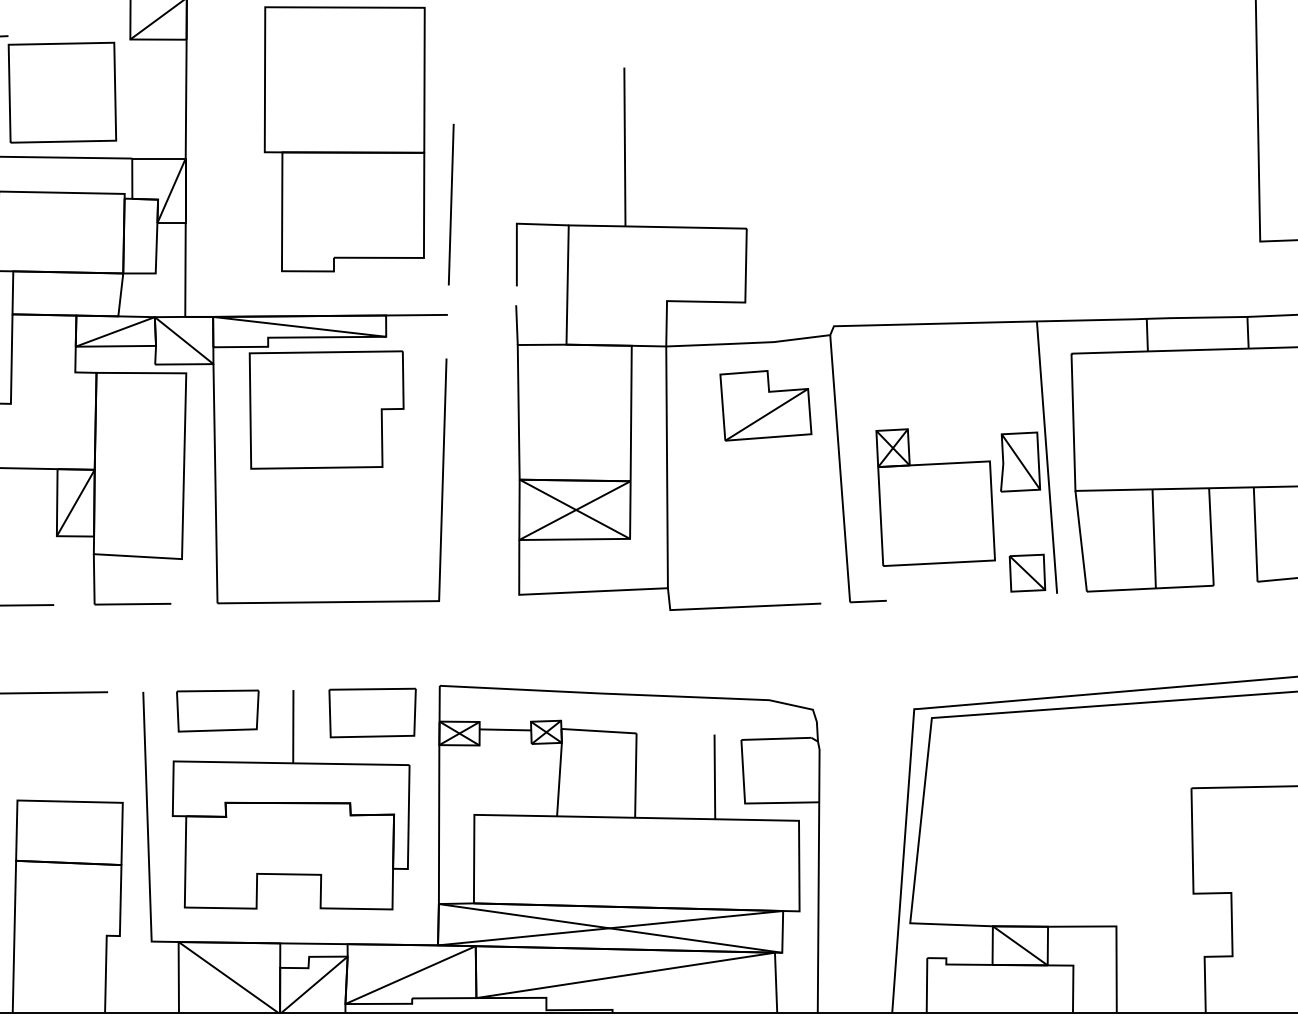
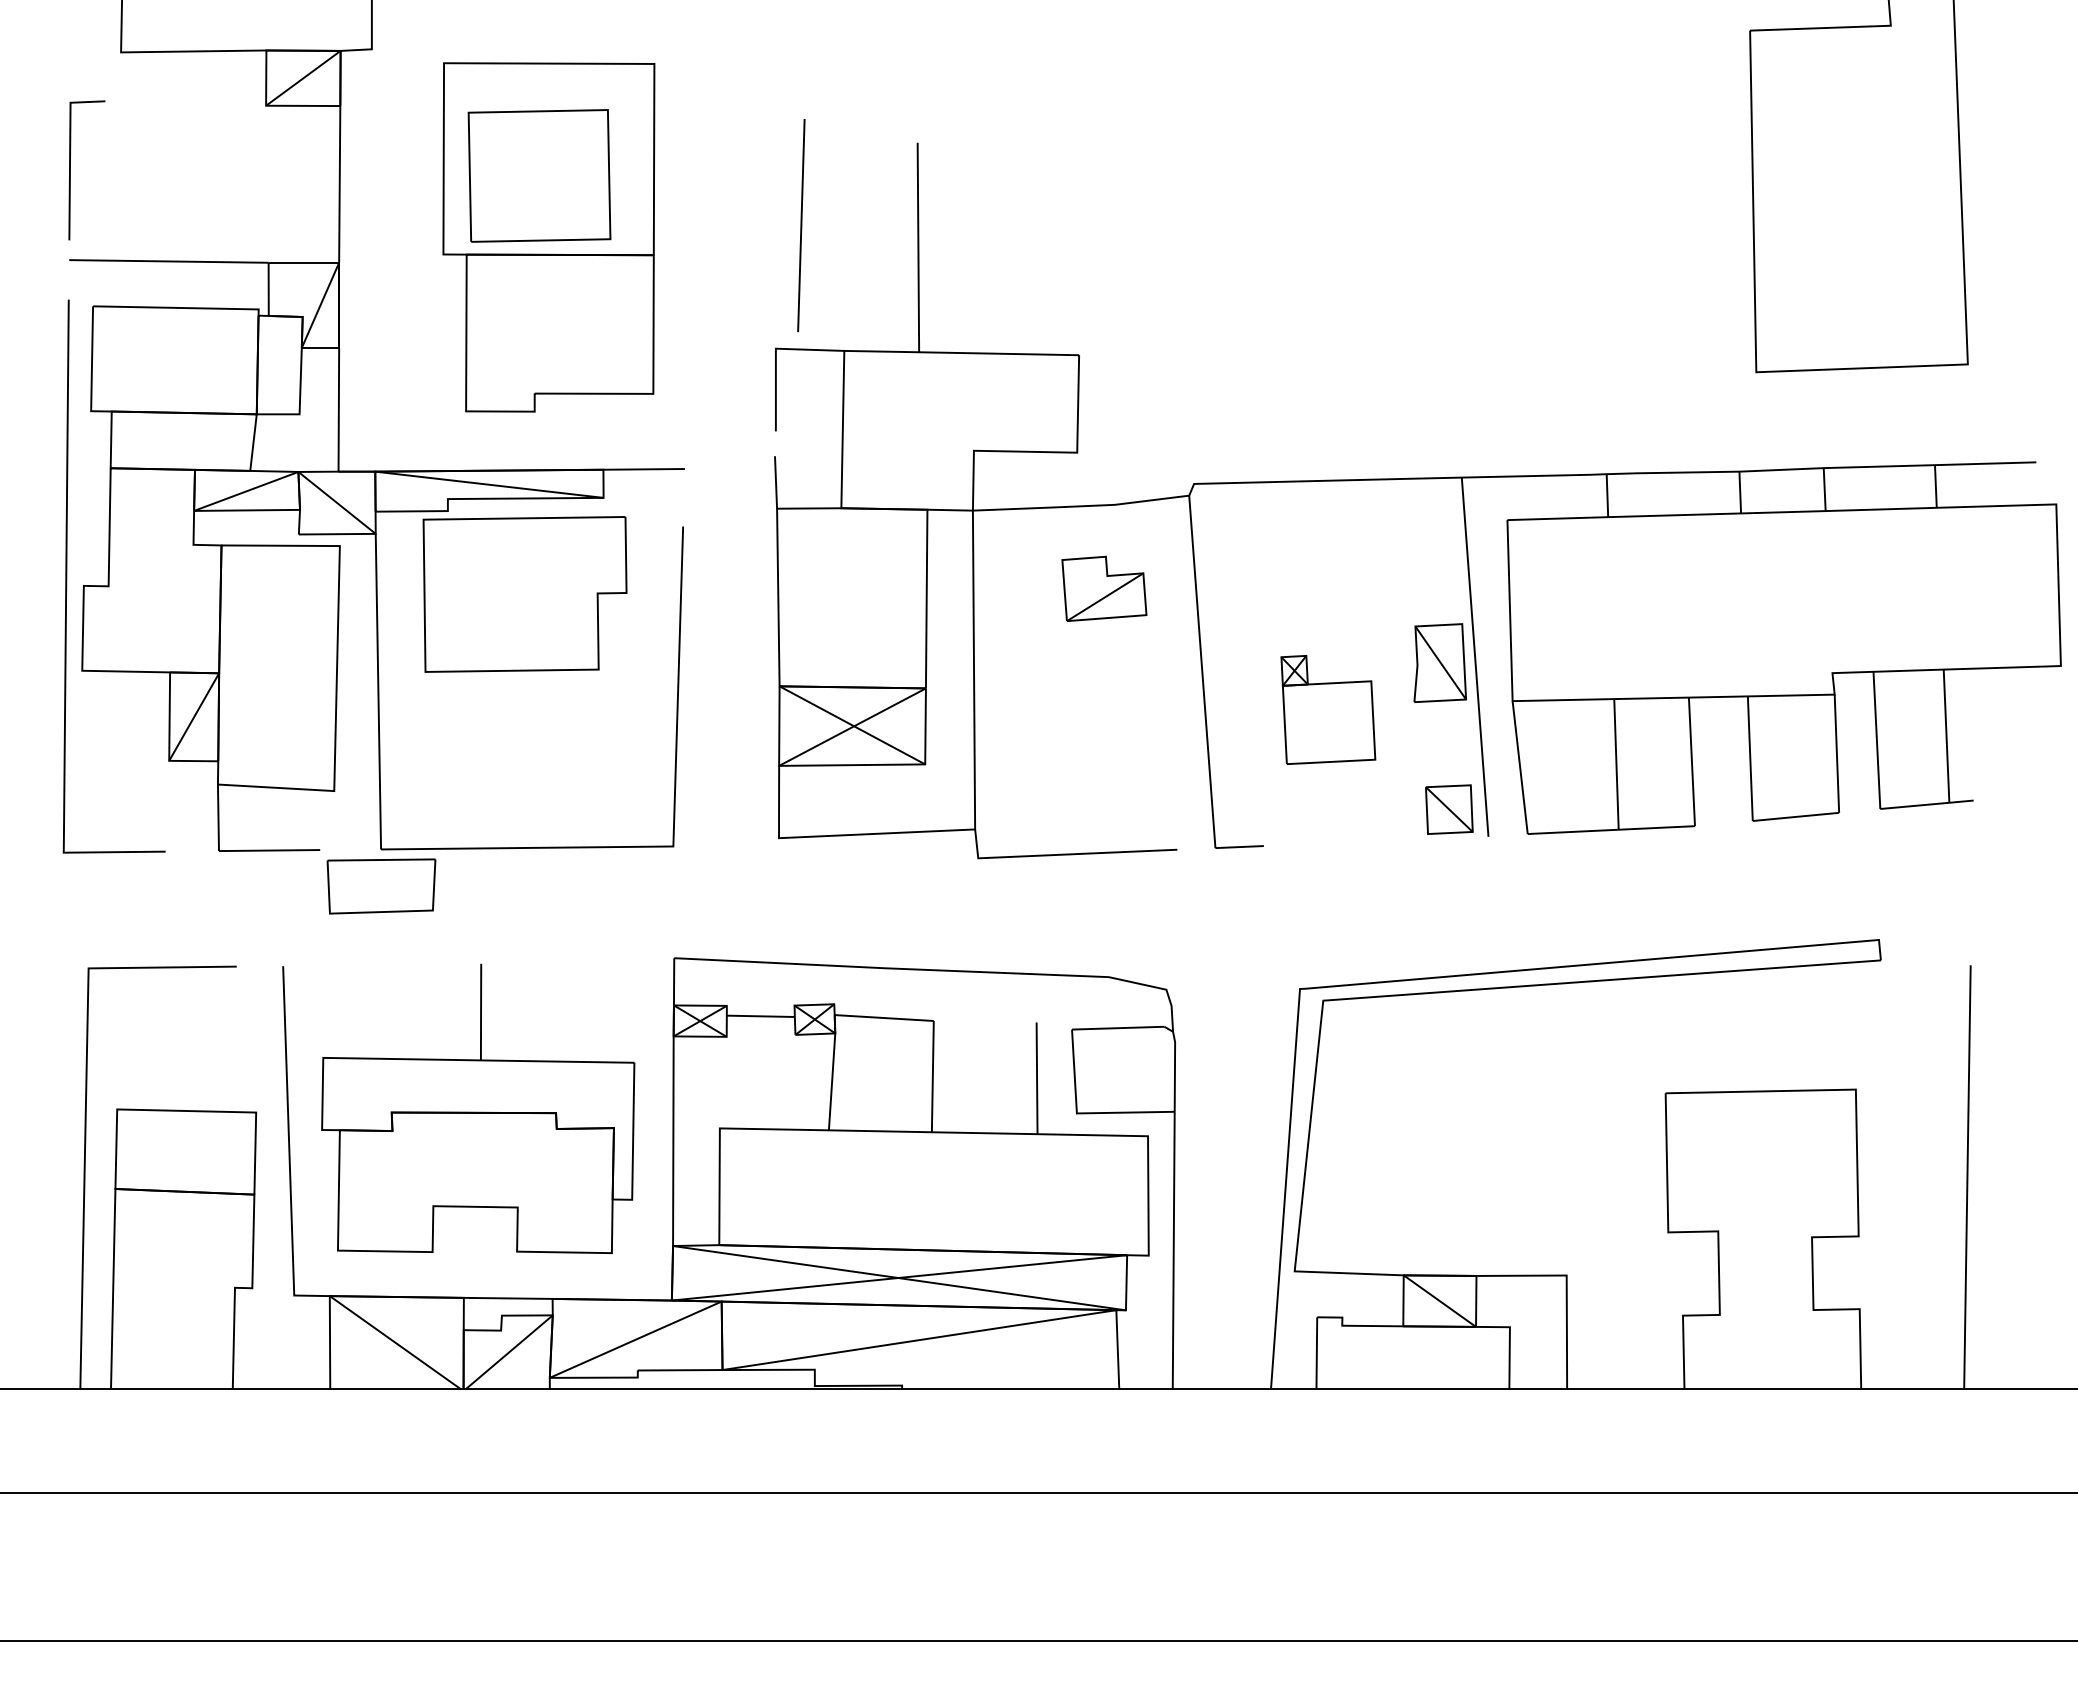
part: (62, 92) -> (539, 175), moved
line: (451, 204) -> (801, 225), moved
part: (766, 405) -> (1104, 588), size x0.7
part: (935, 497) -> (1328, 709), size x0.6
part: (217, 711) -> (381, 886), moved
part: (372, 713) -> (585, 994), removed

